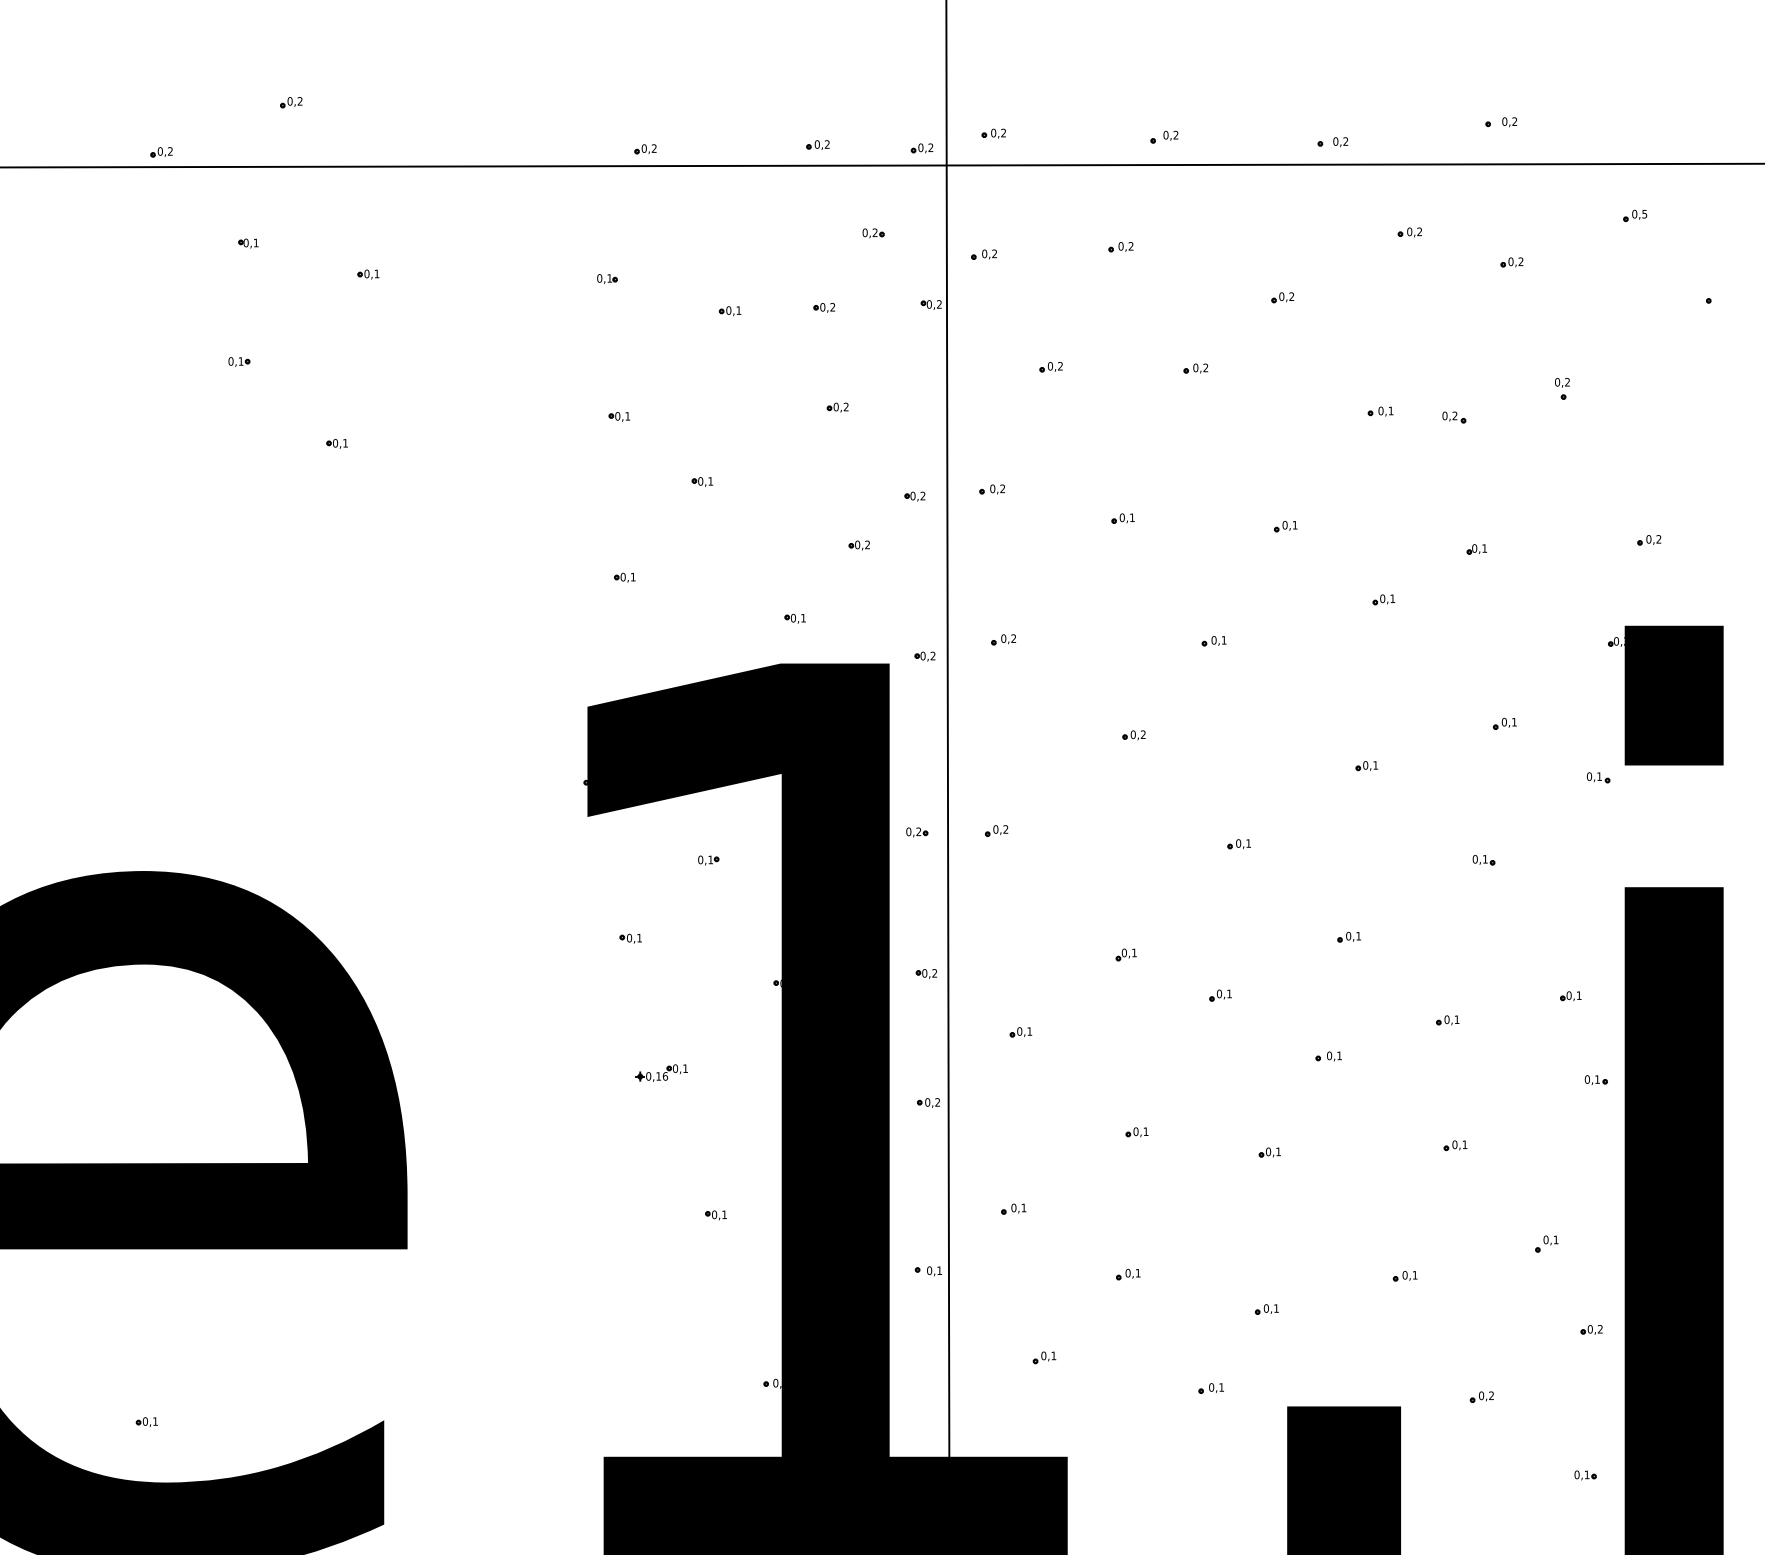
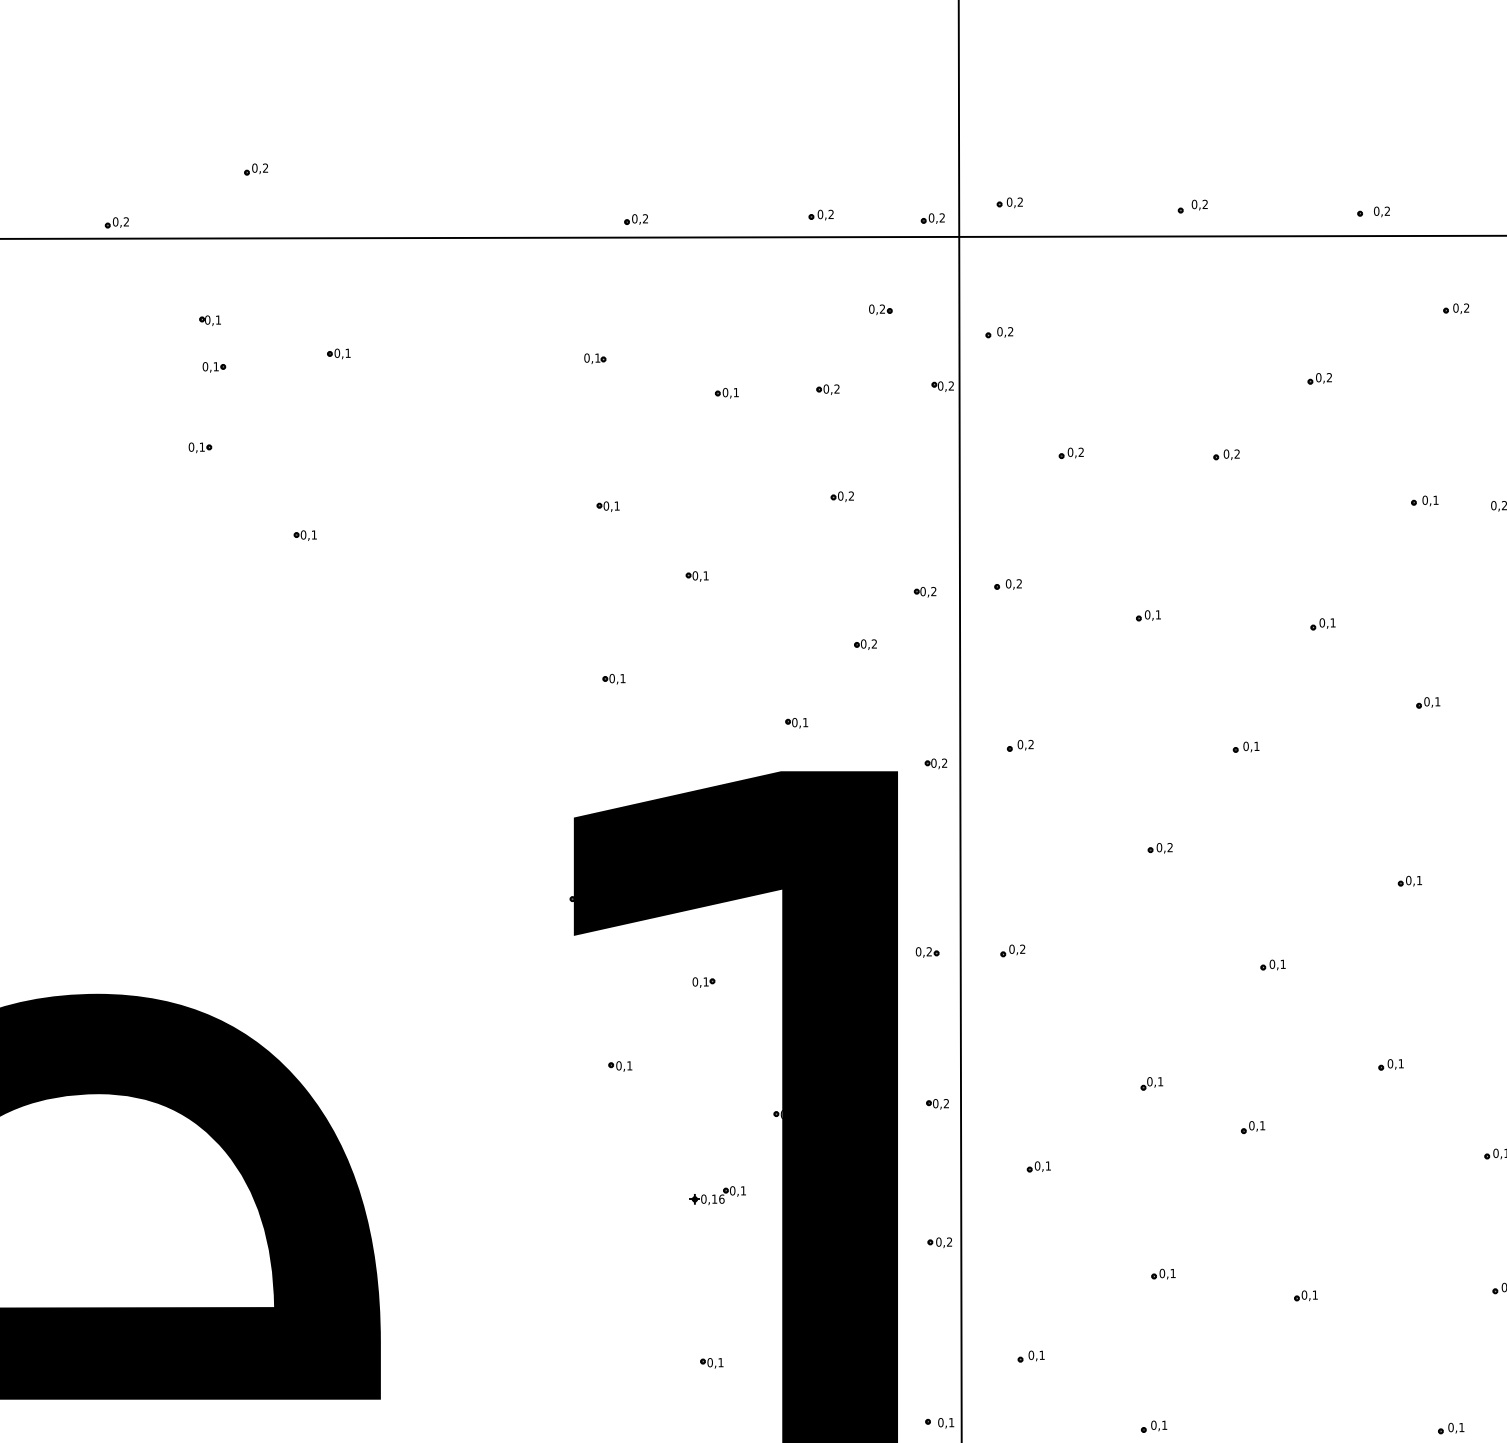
part: (1120, 247) -> (1145, 324), removed
part: (252, 286) -> (214, 366), added
part: (1328, 1056) -> (1368, 1192), removed
part: (661, 1072) -> (717, 1194), moved

